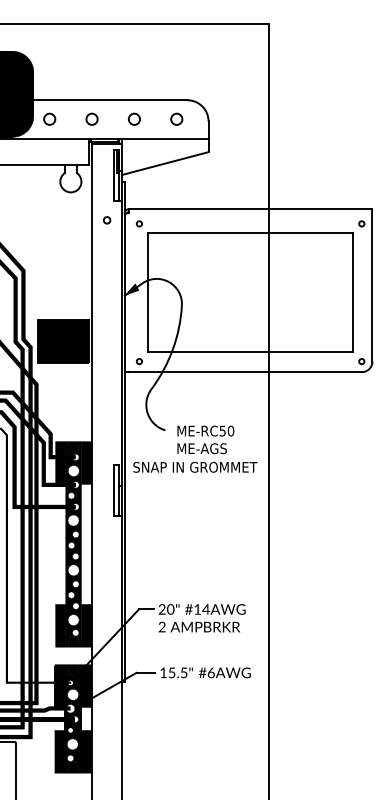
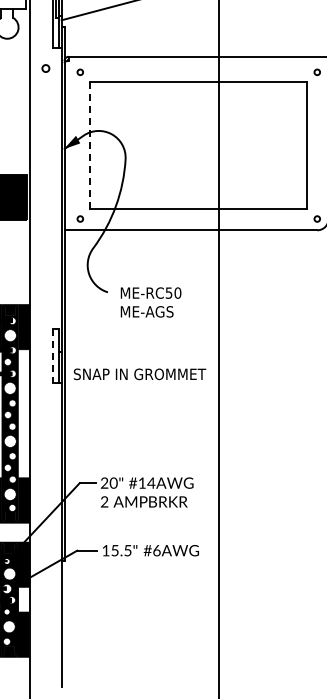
line: (148, 292) -> (90, 145), solid -> dashed
text: (195, 467) -> (140, 374), moved
line: (113, 490) -> (52, 356), solid -> dashed

